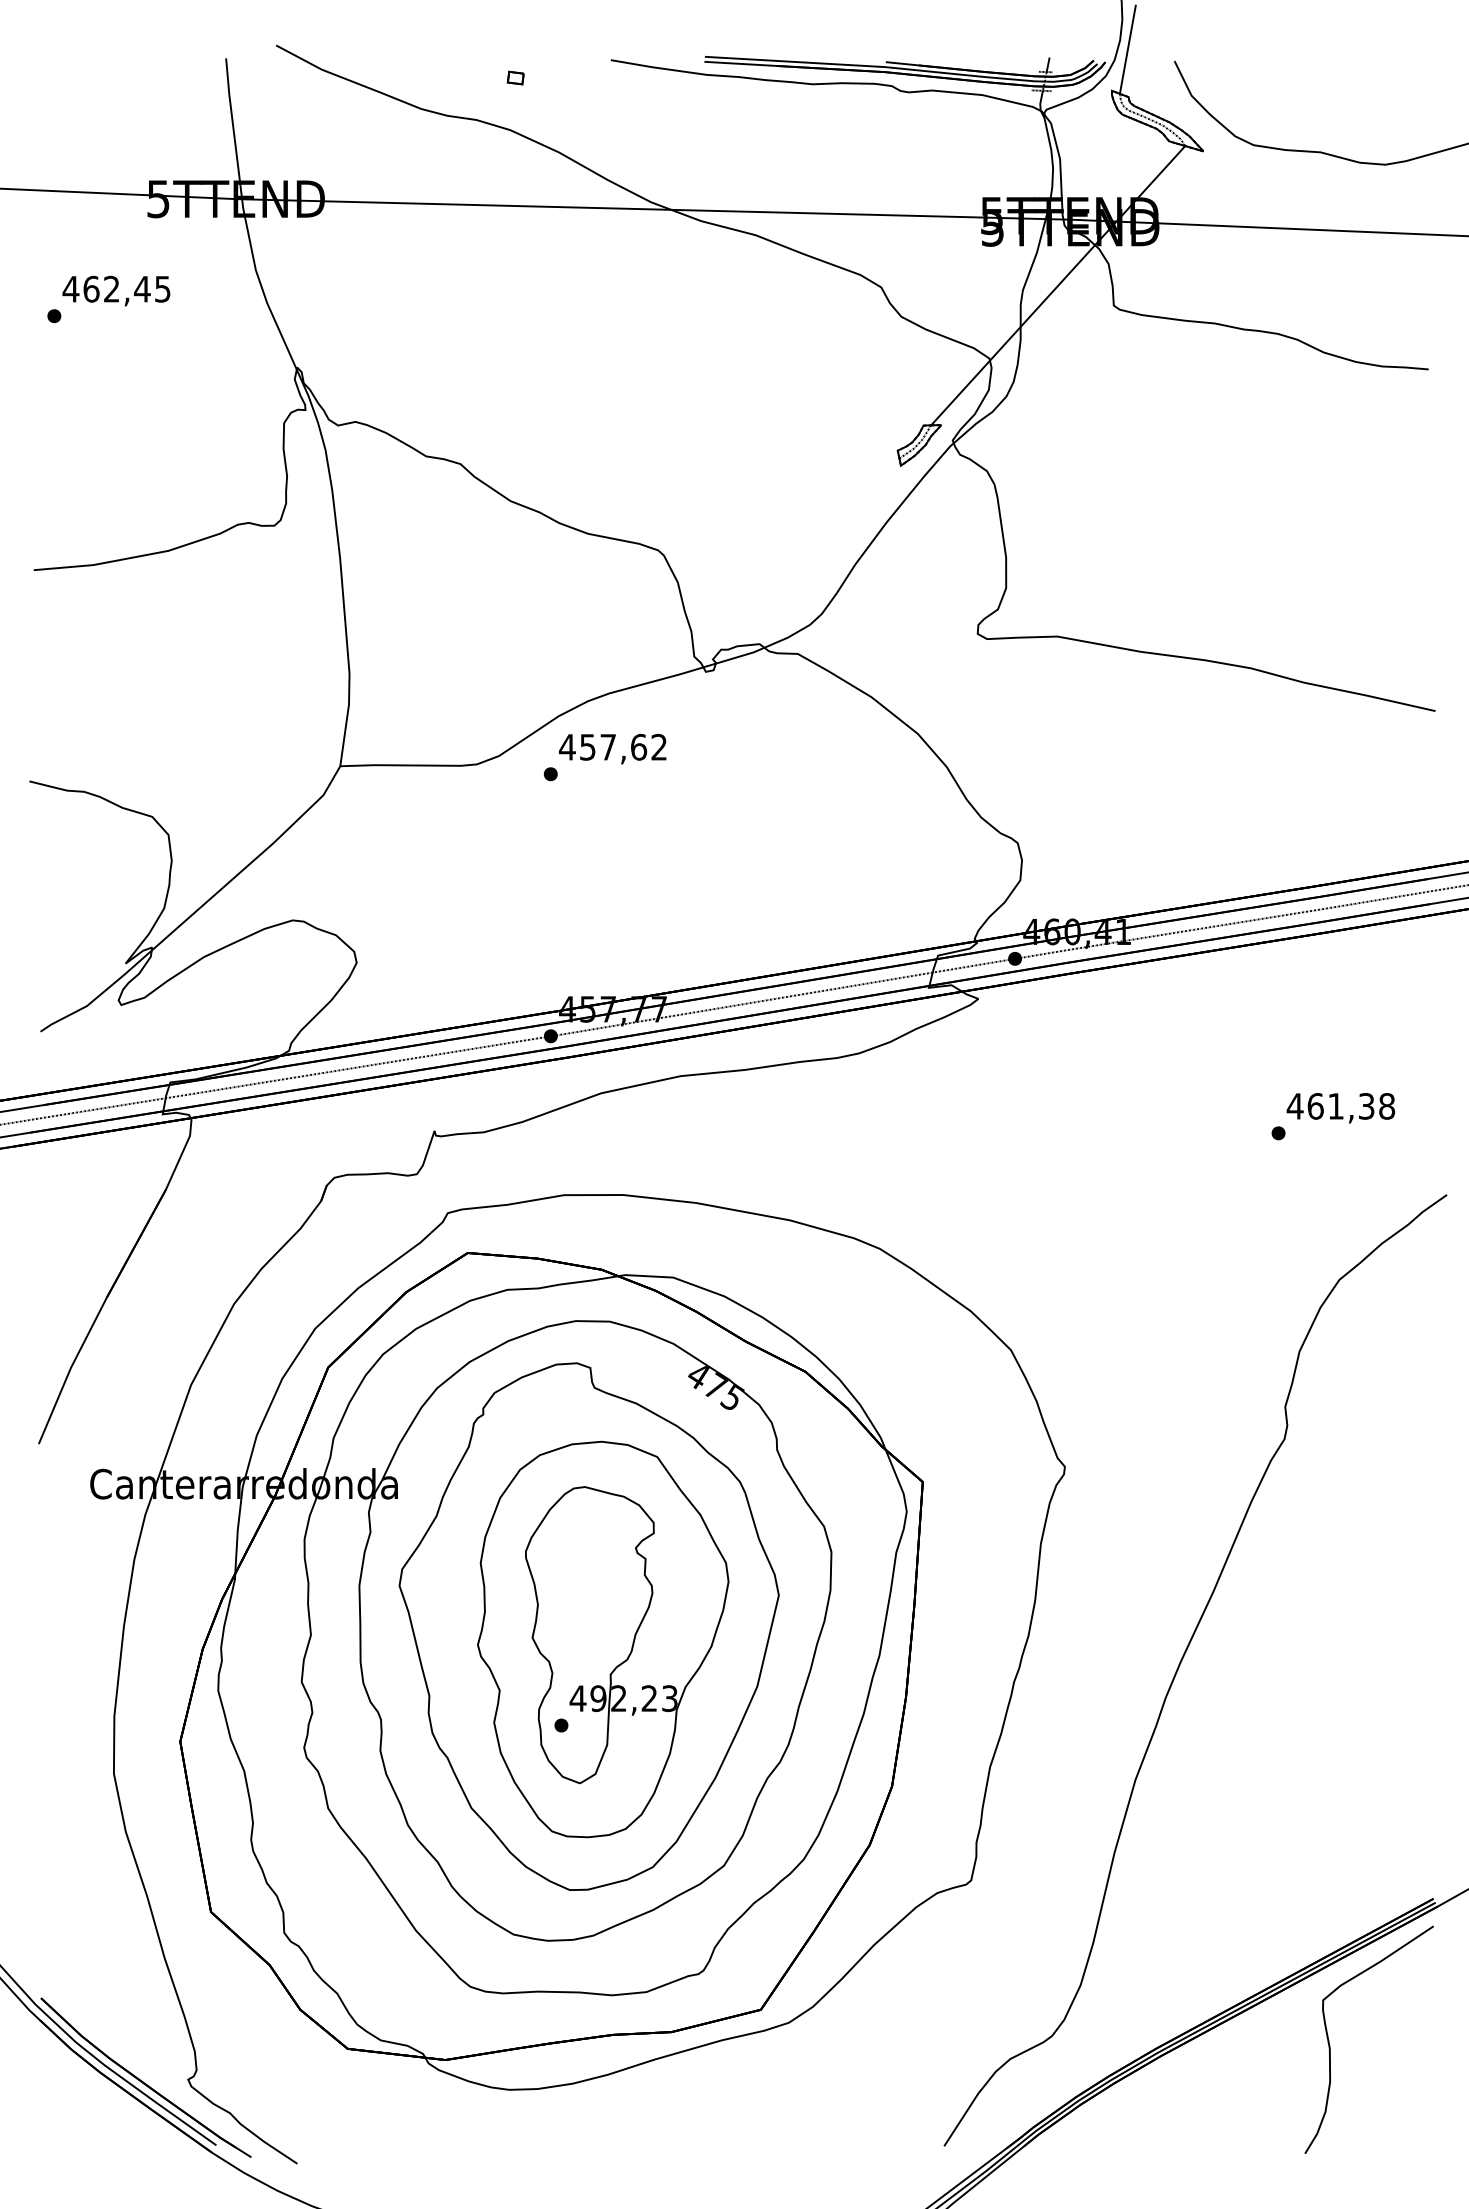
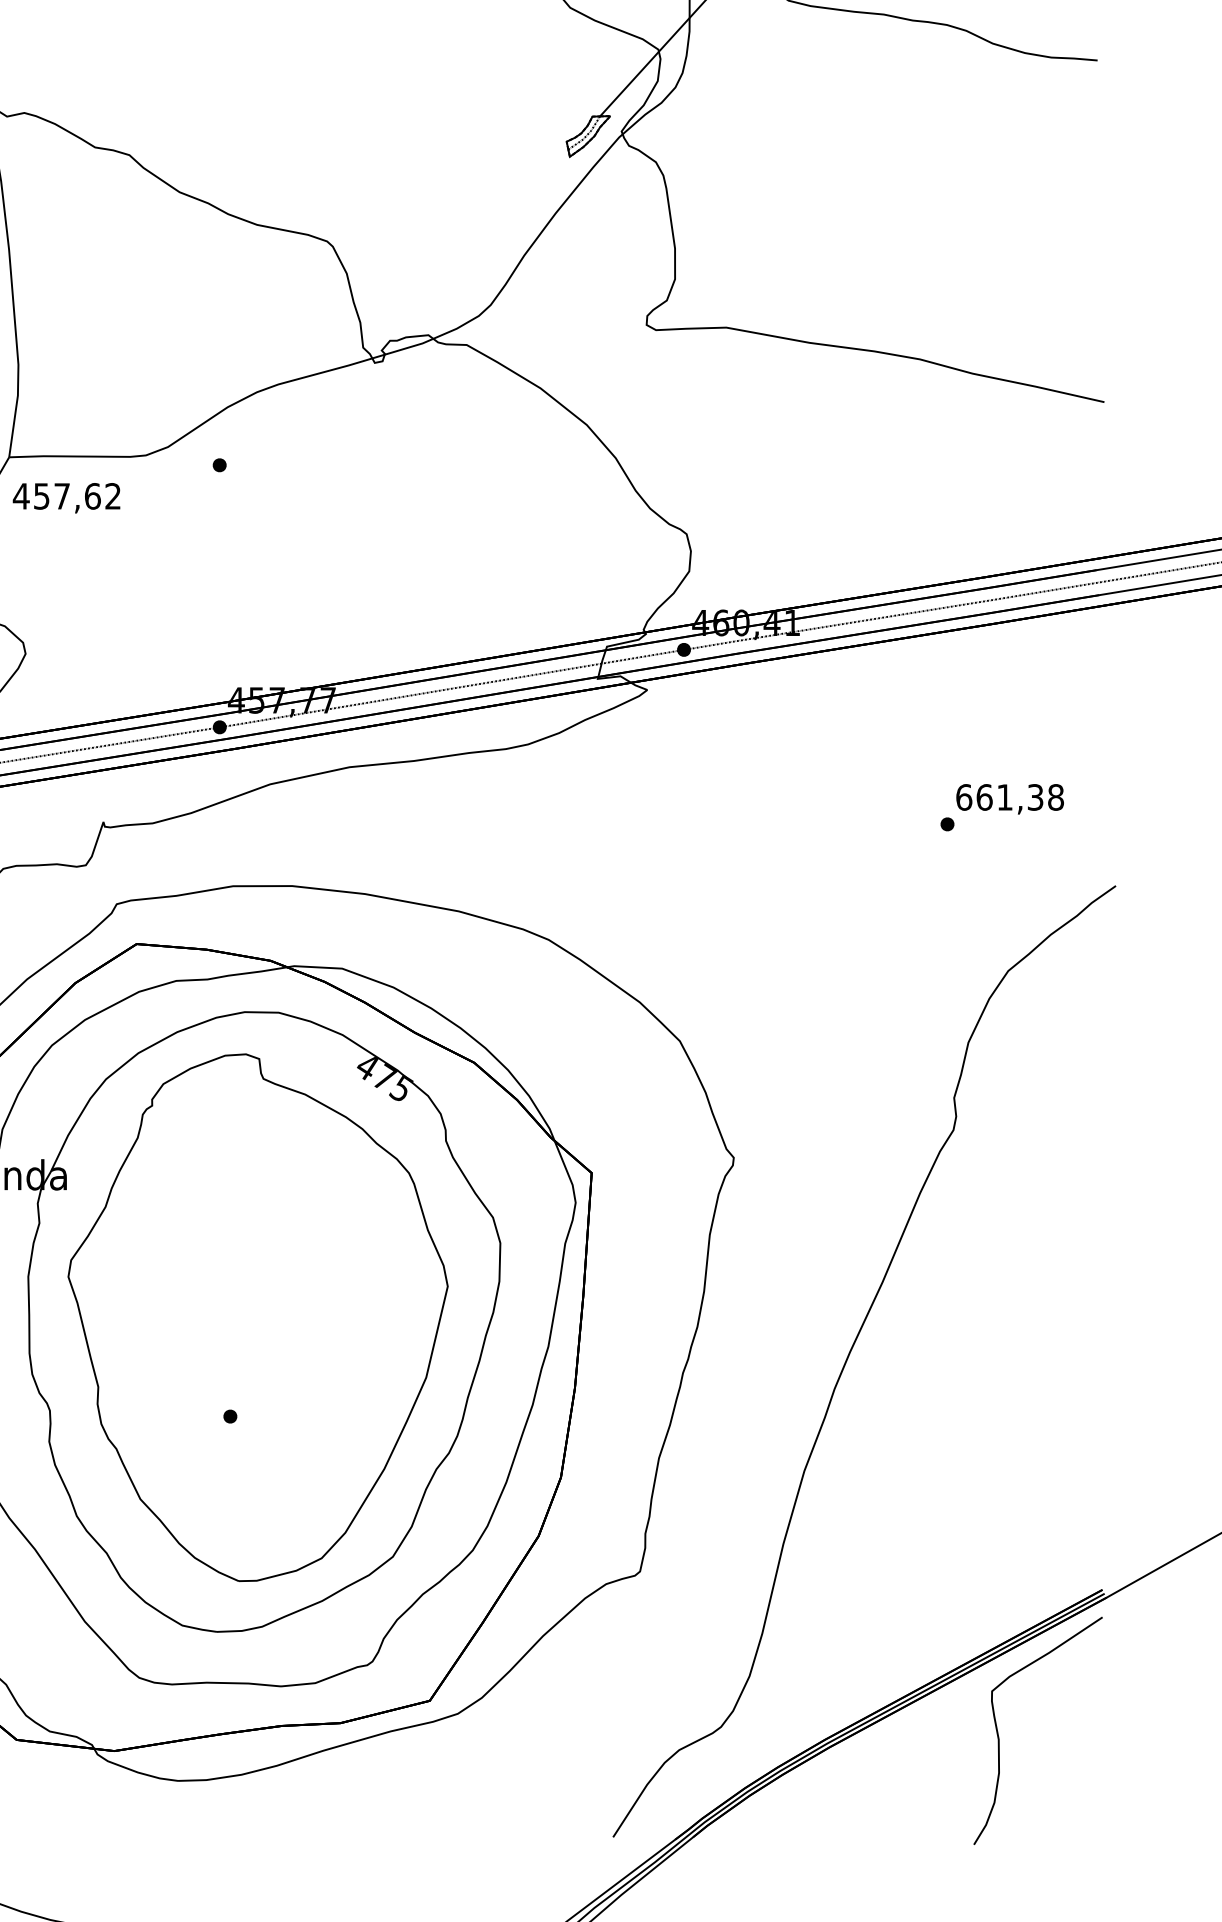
text: (612, 749) -> (66, 498), moved
text: (1294, 1106) -> (963, 797), 461,38 -> 661,38
part: (603, 1639) -> (272, 1330), removed

